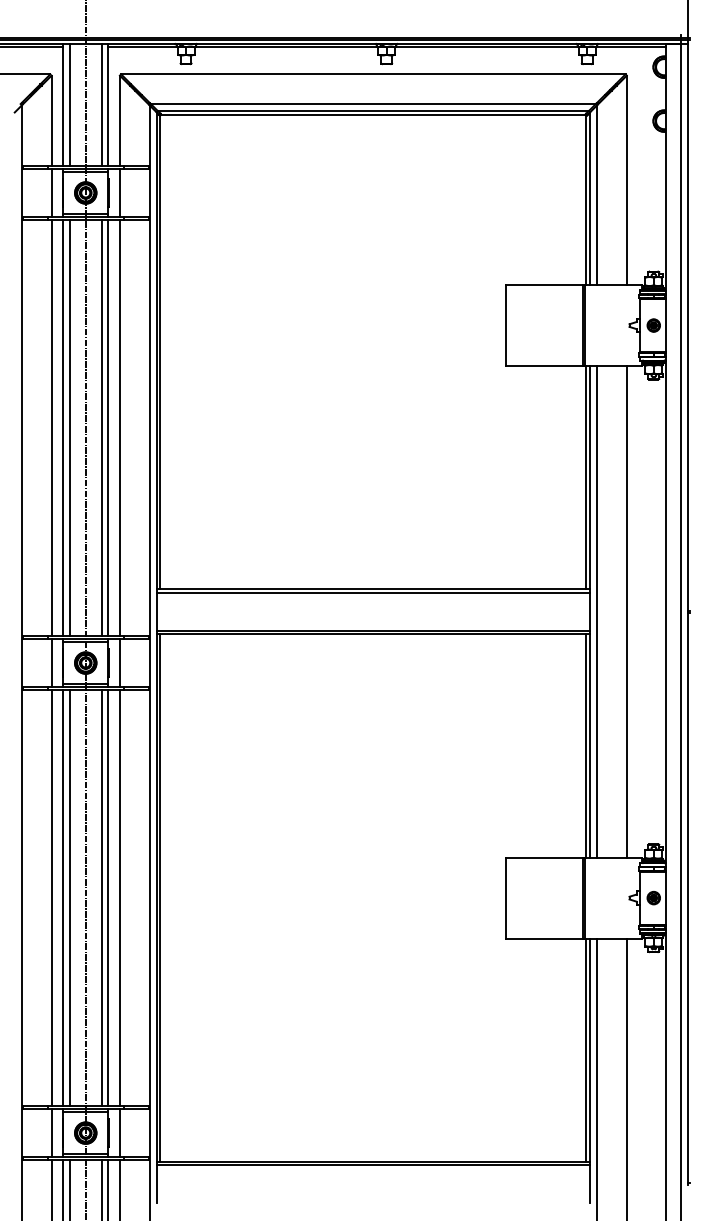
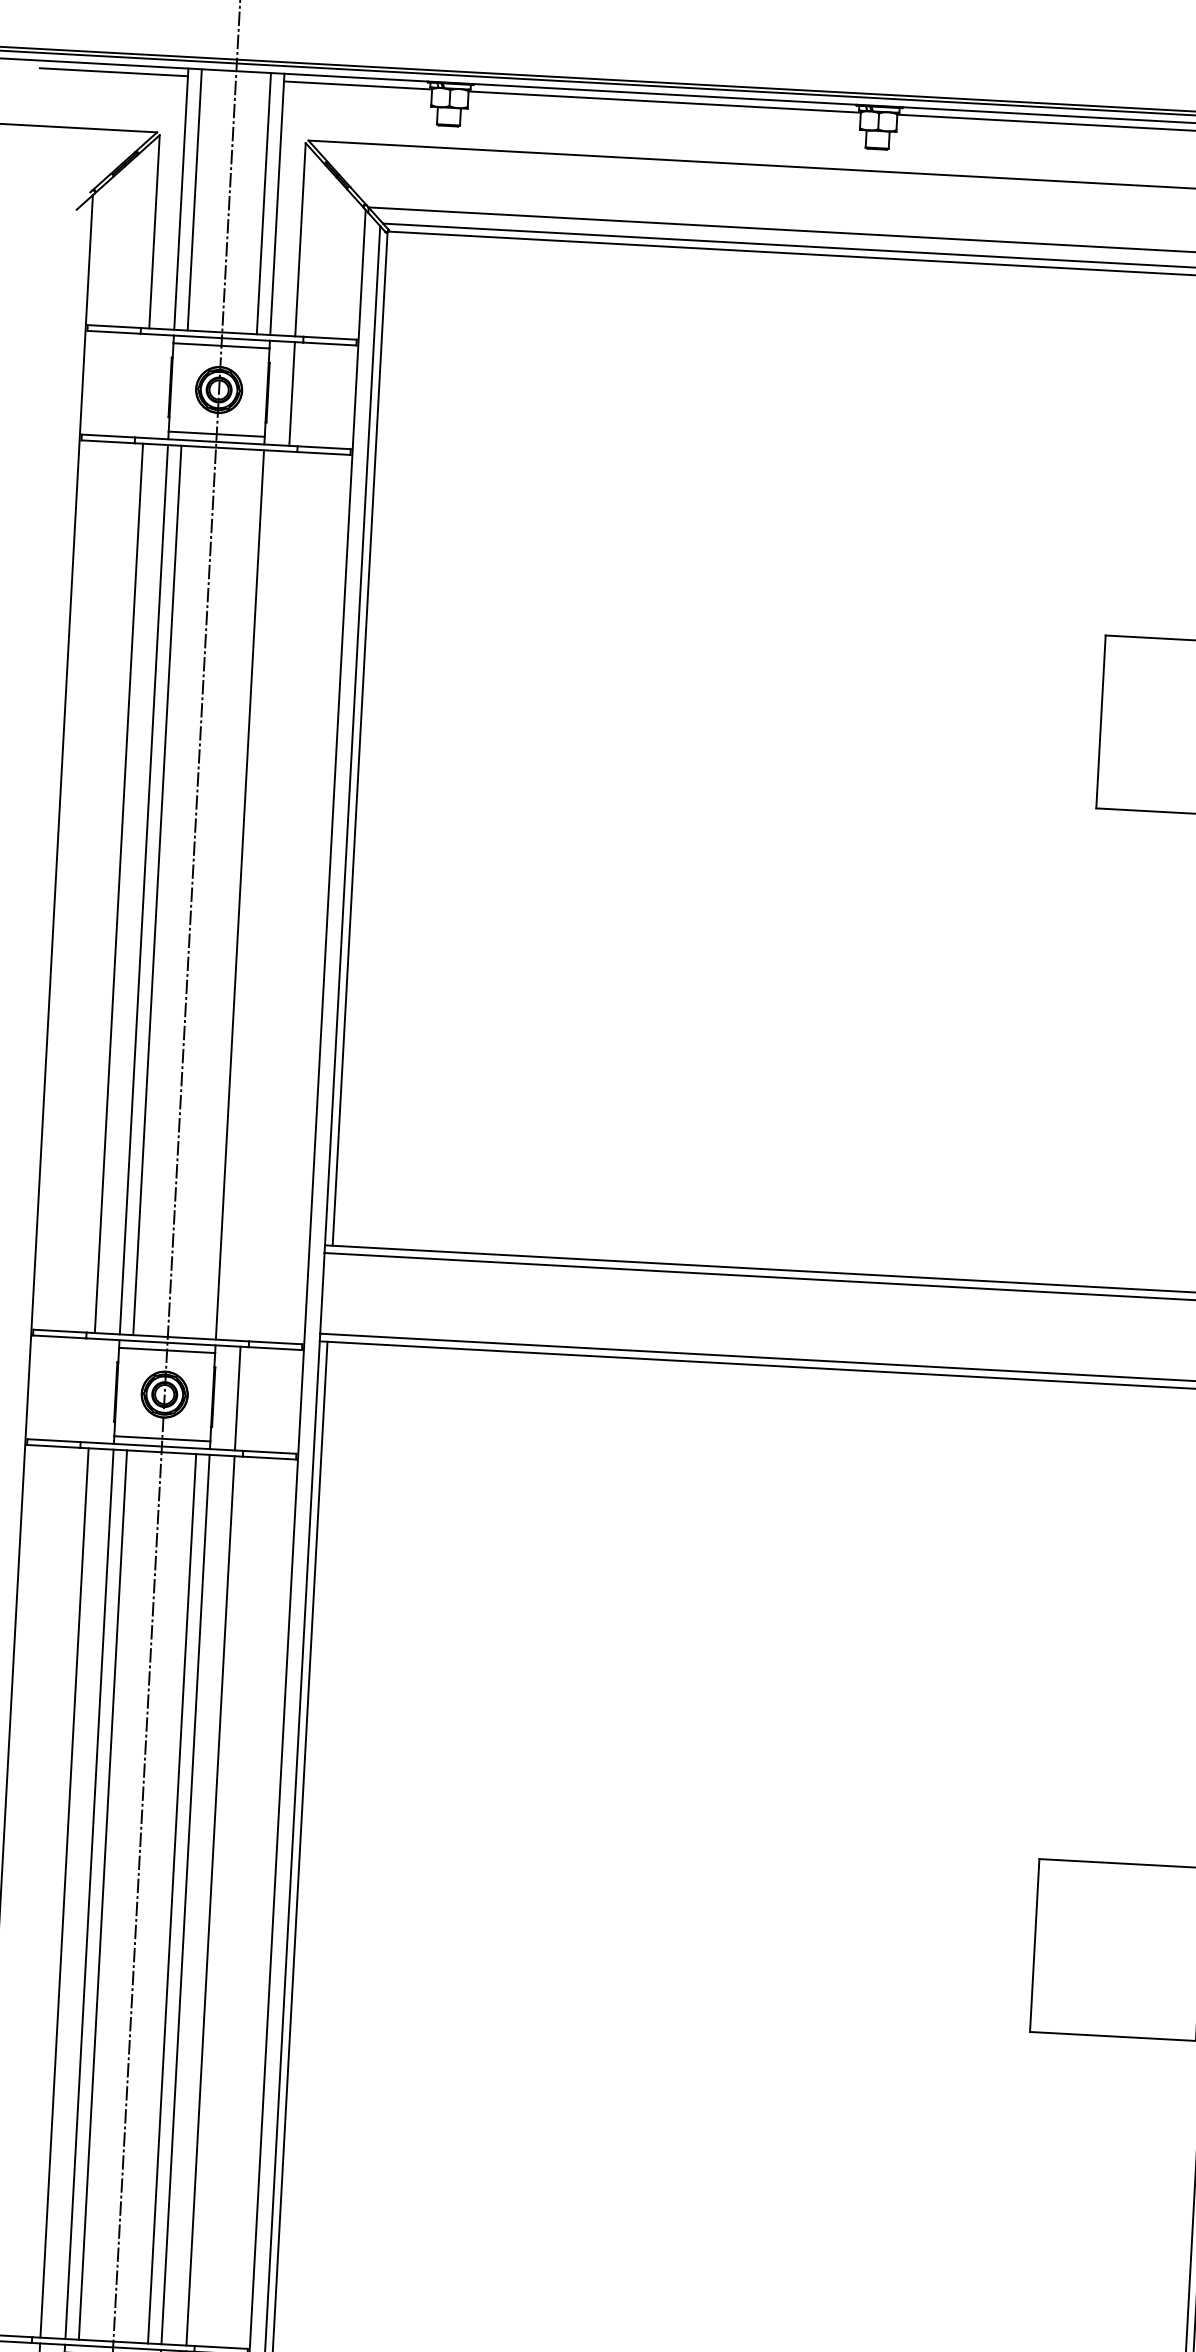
line: (51, 192) -> (145, 384), removed
line: (101, 427) -> (225, 892), removed
line: (119, 427) -> (264, 895), removed
line: (51, 662) -> (91, 1389), removed

